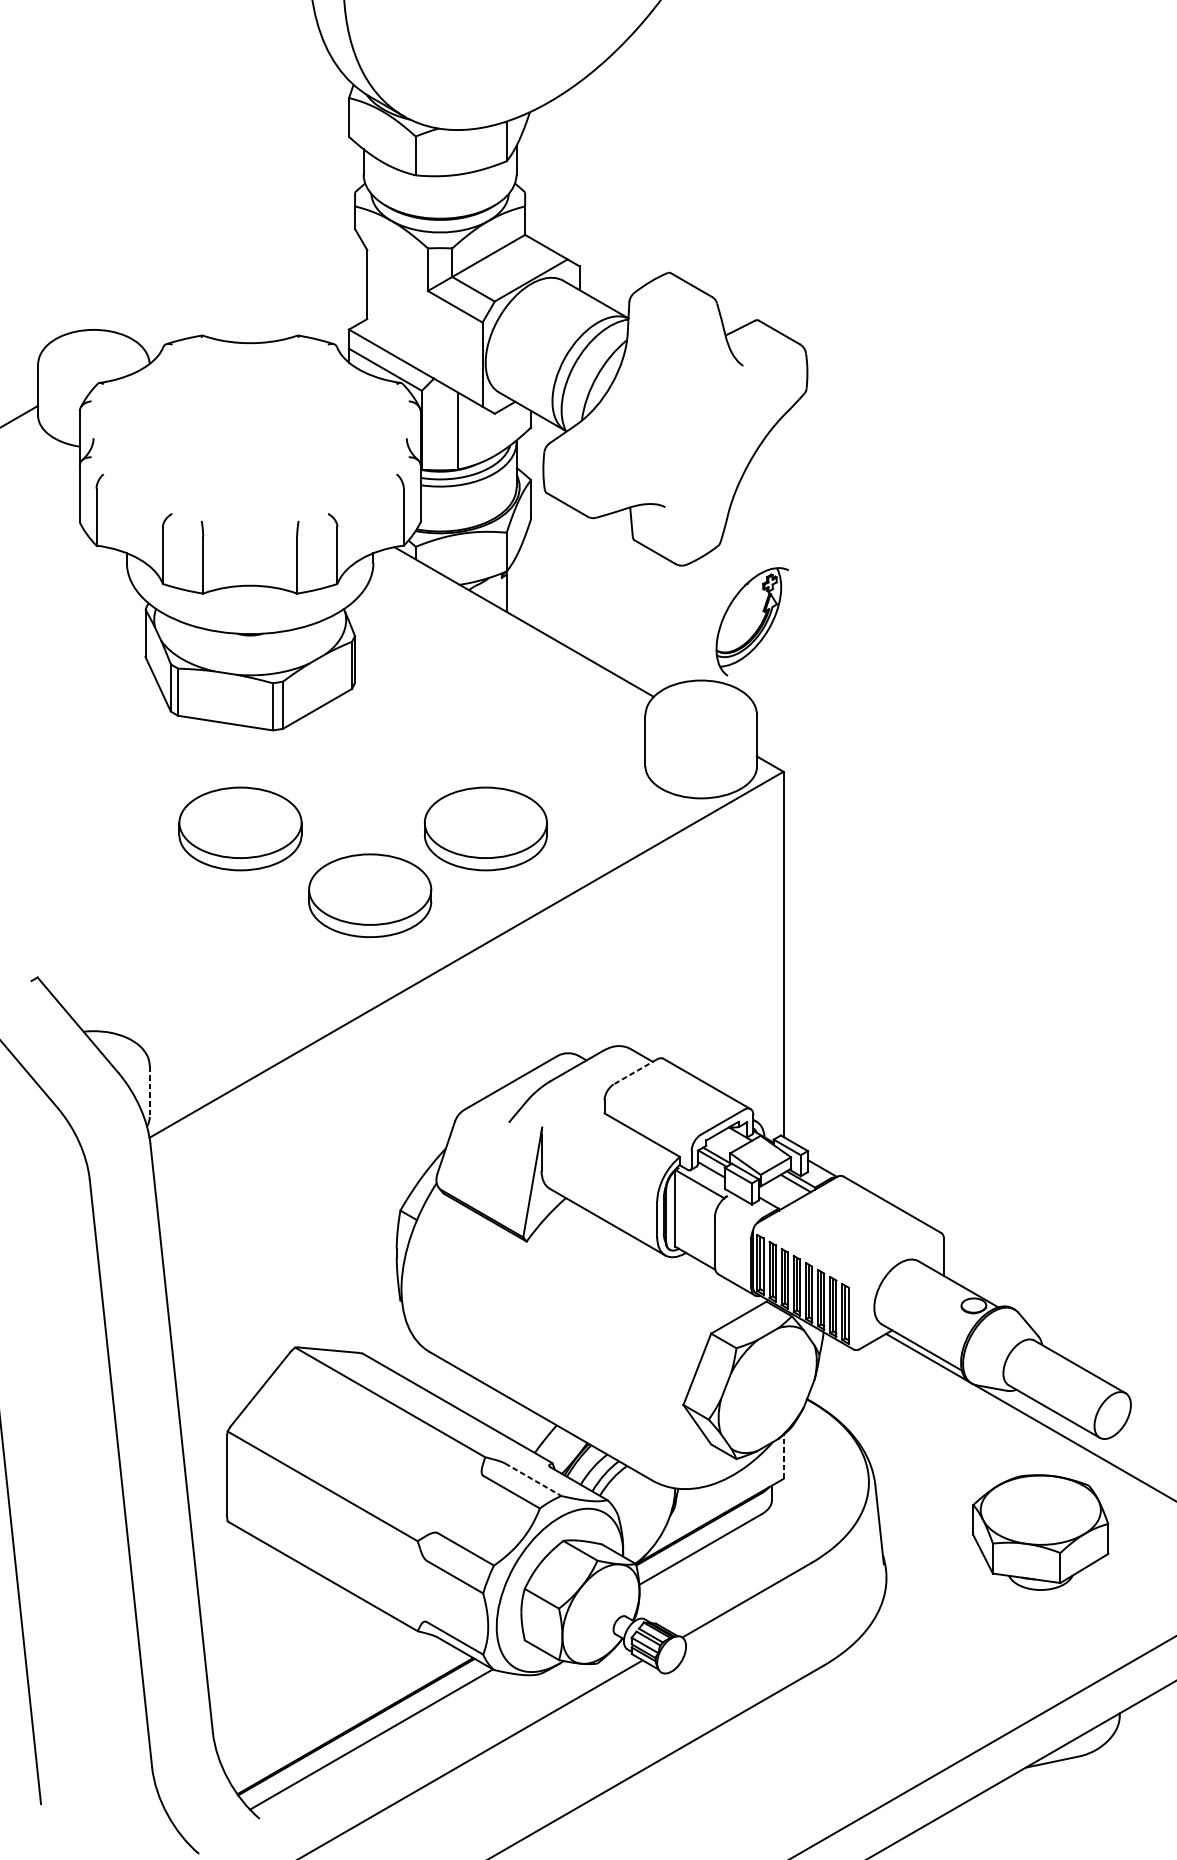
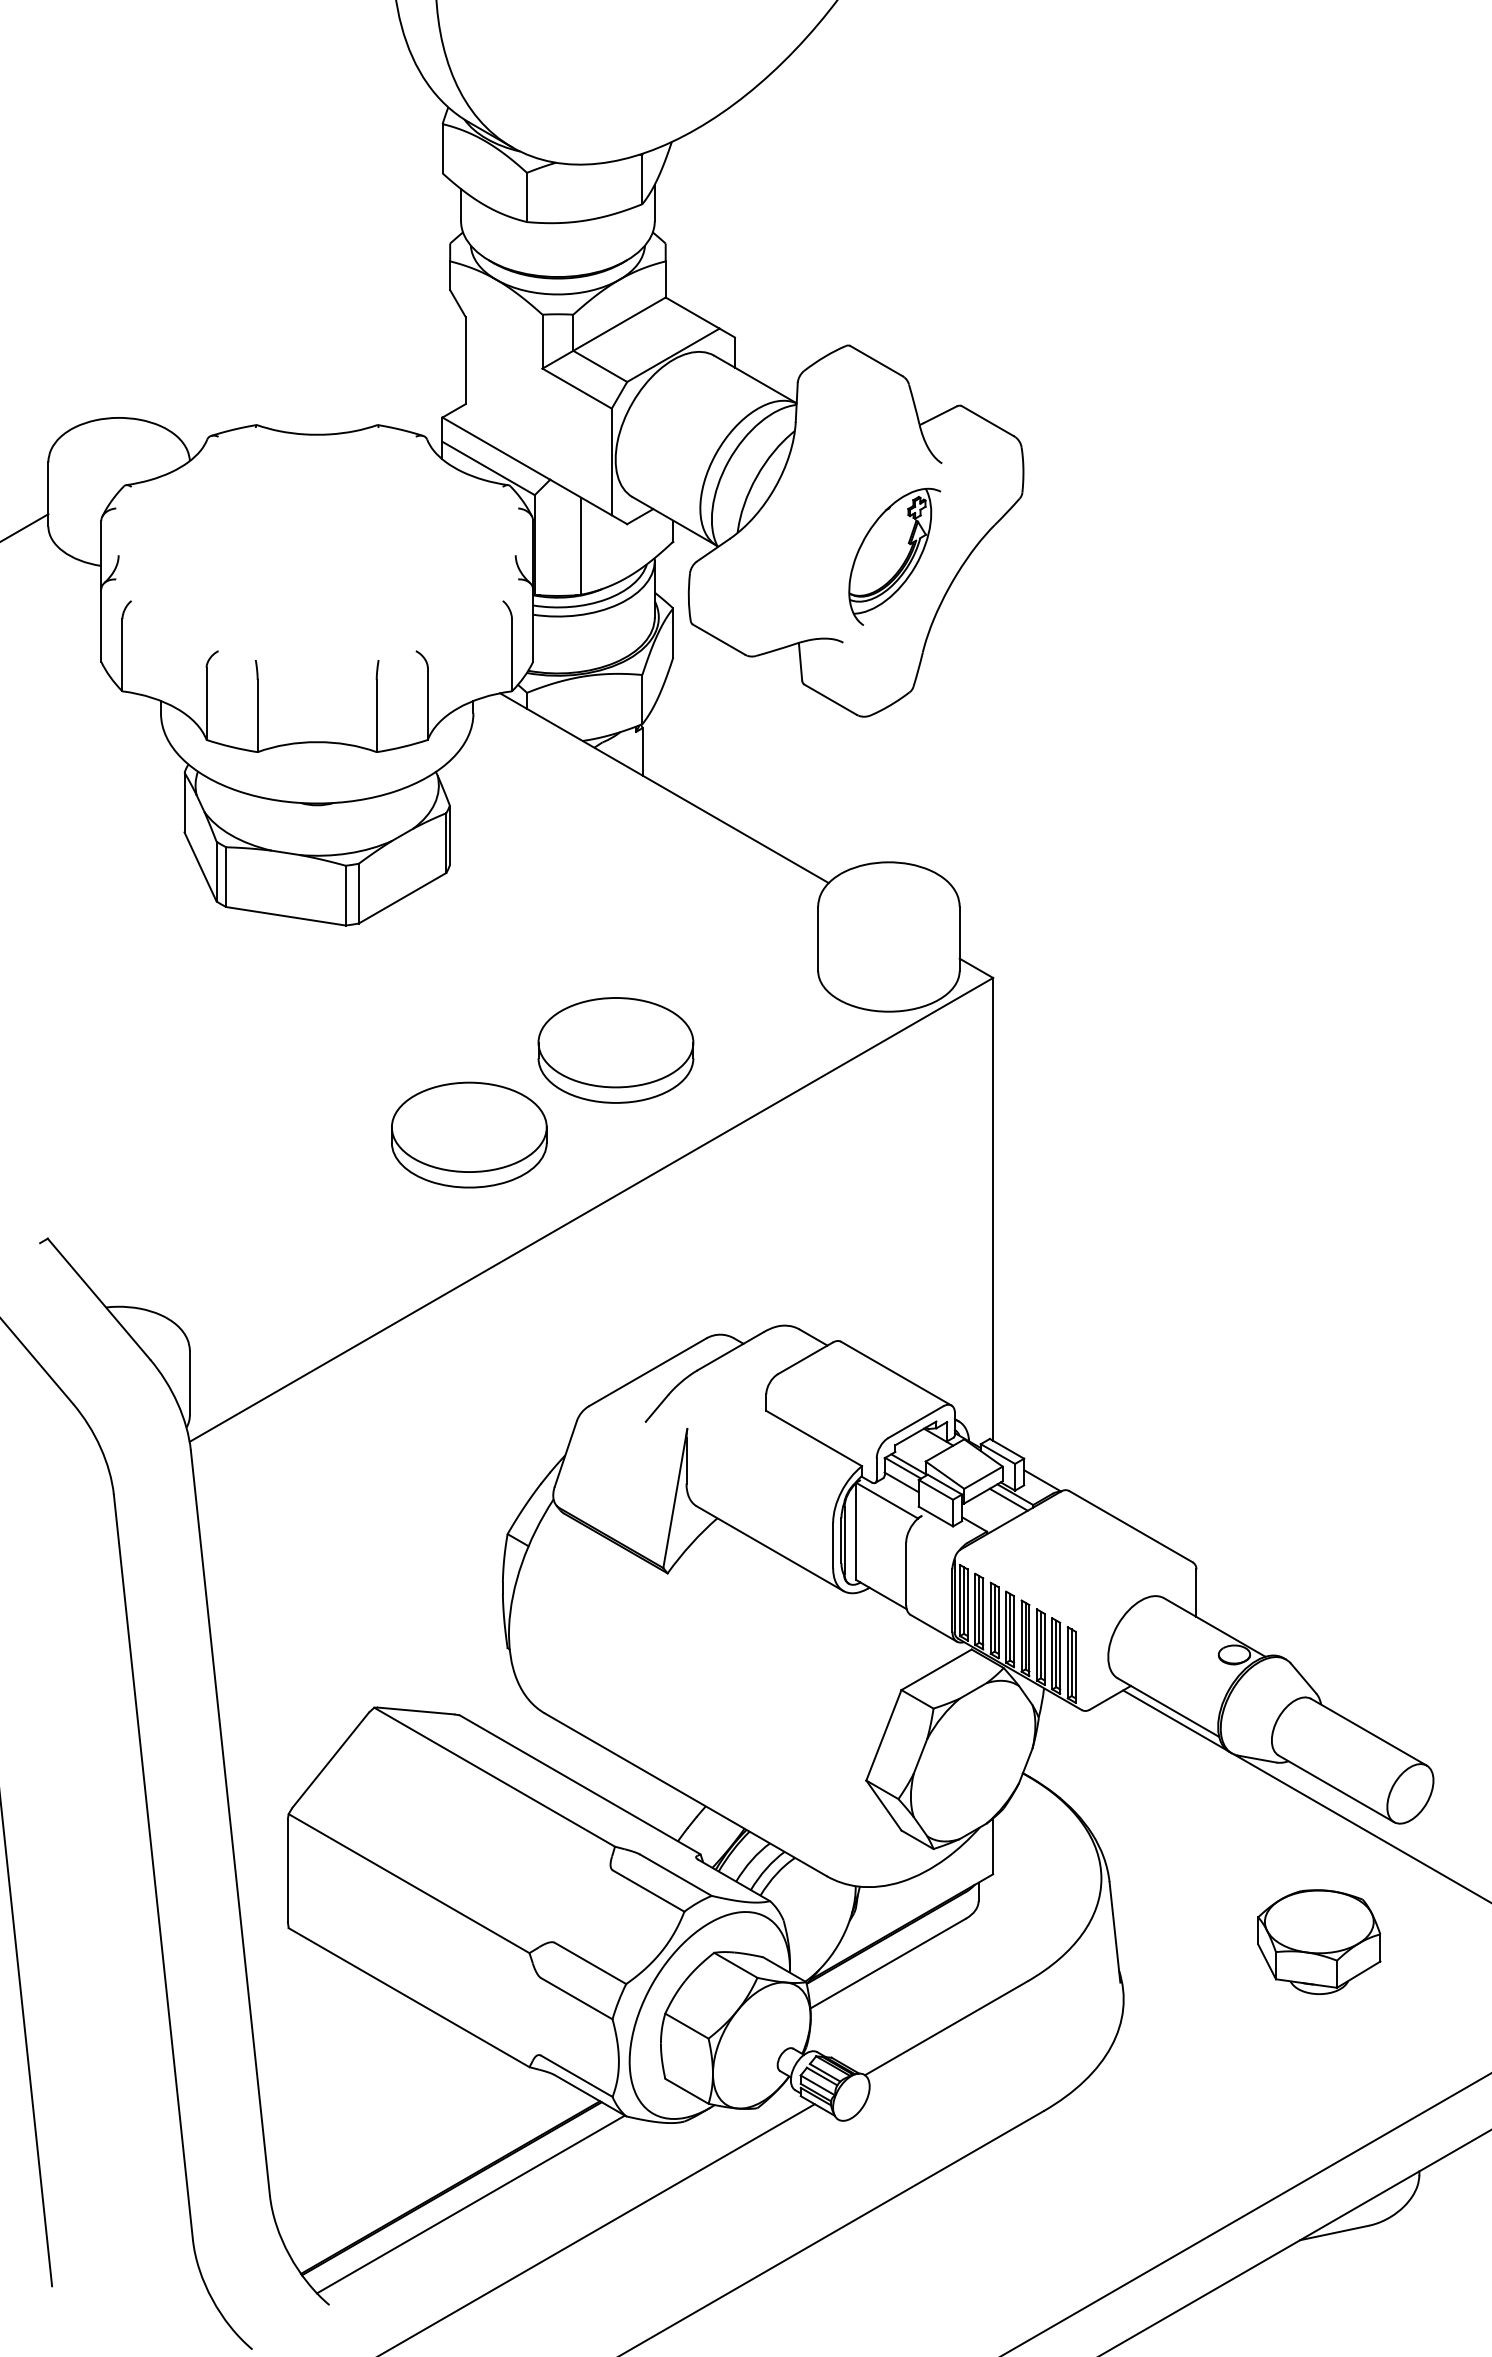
part: (752, 621) -> (894, 556), moved
part: (240, 829) -> (304, 1050), removed
line: (635, 1072) -> (805, 1358), dashed -> solid
line: (149, 1091) -> (189, 1383), dashed -> solid
line: (783, 1457) -> (993, 1846), dashed -> solid
line: (533, 1479) -> (676, 1875), dashed -> solid
part: (1040, 1532) -> (1319, 1941), size x0.71

